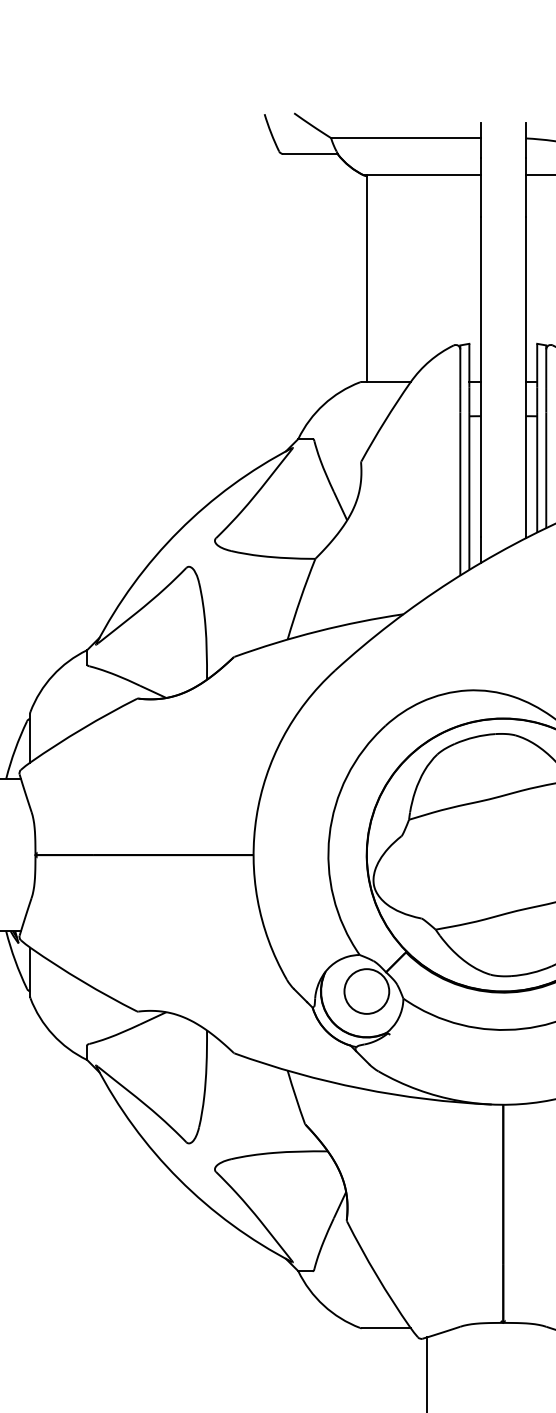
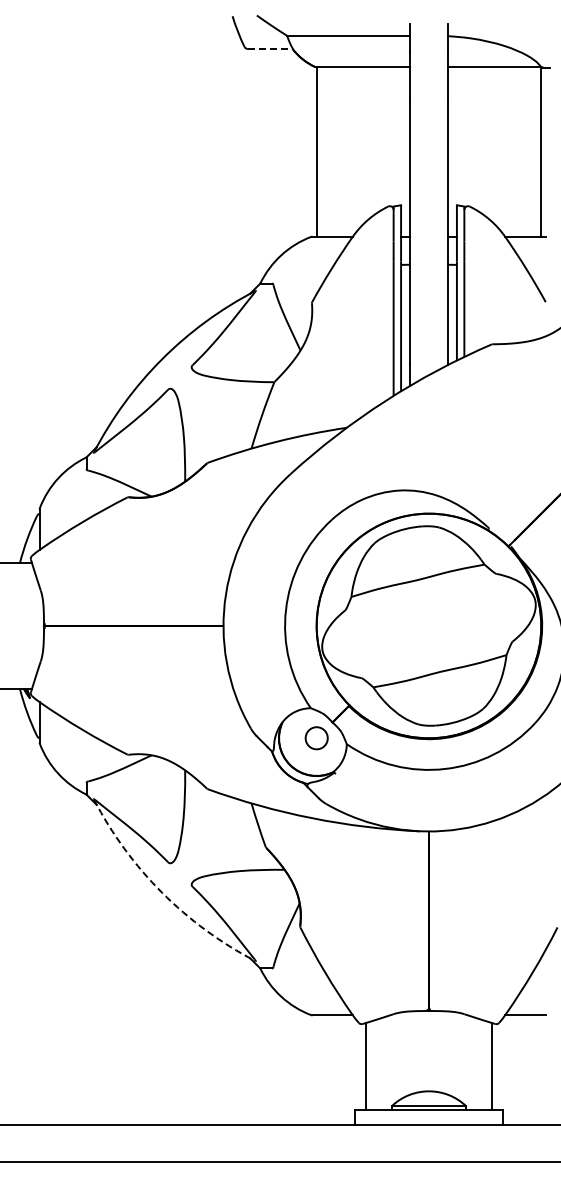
line: (310, 154) -> (270, 49), solid -> dashed
circle: (366, 990) -> (316, 737), size x0.6
arc: (179, 1178) -> (162, 892), solid -> dashed

